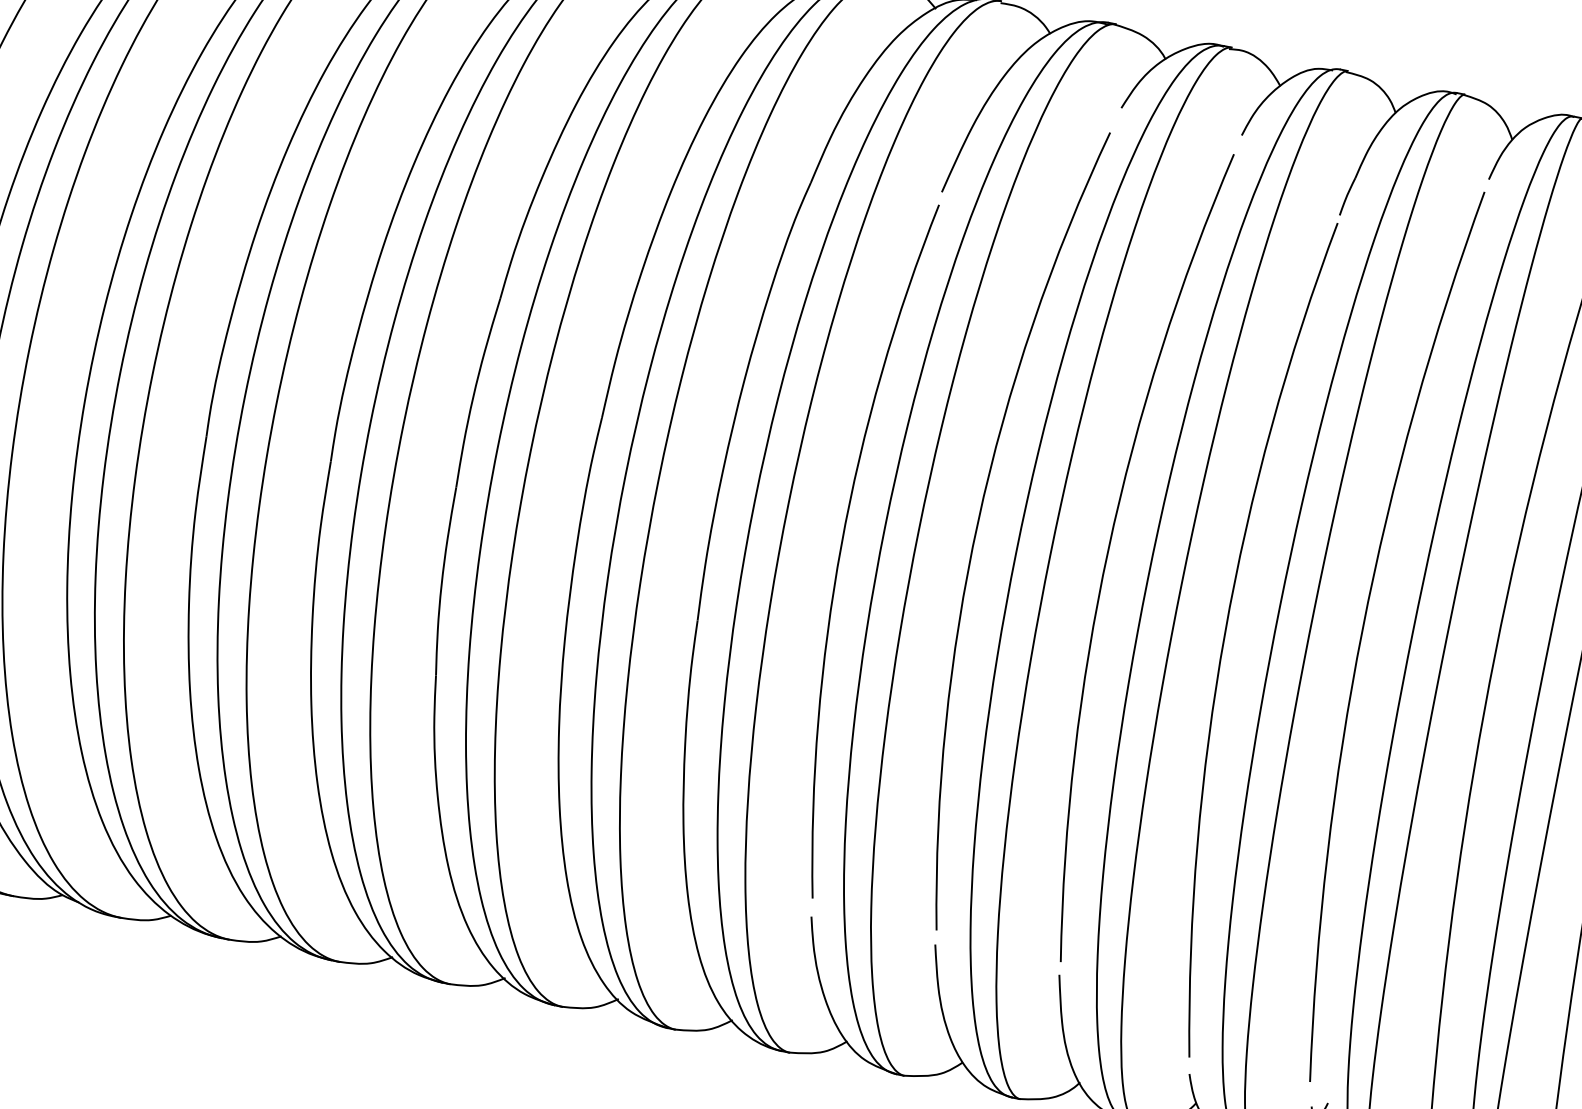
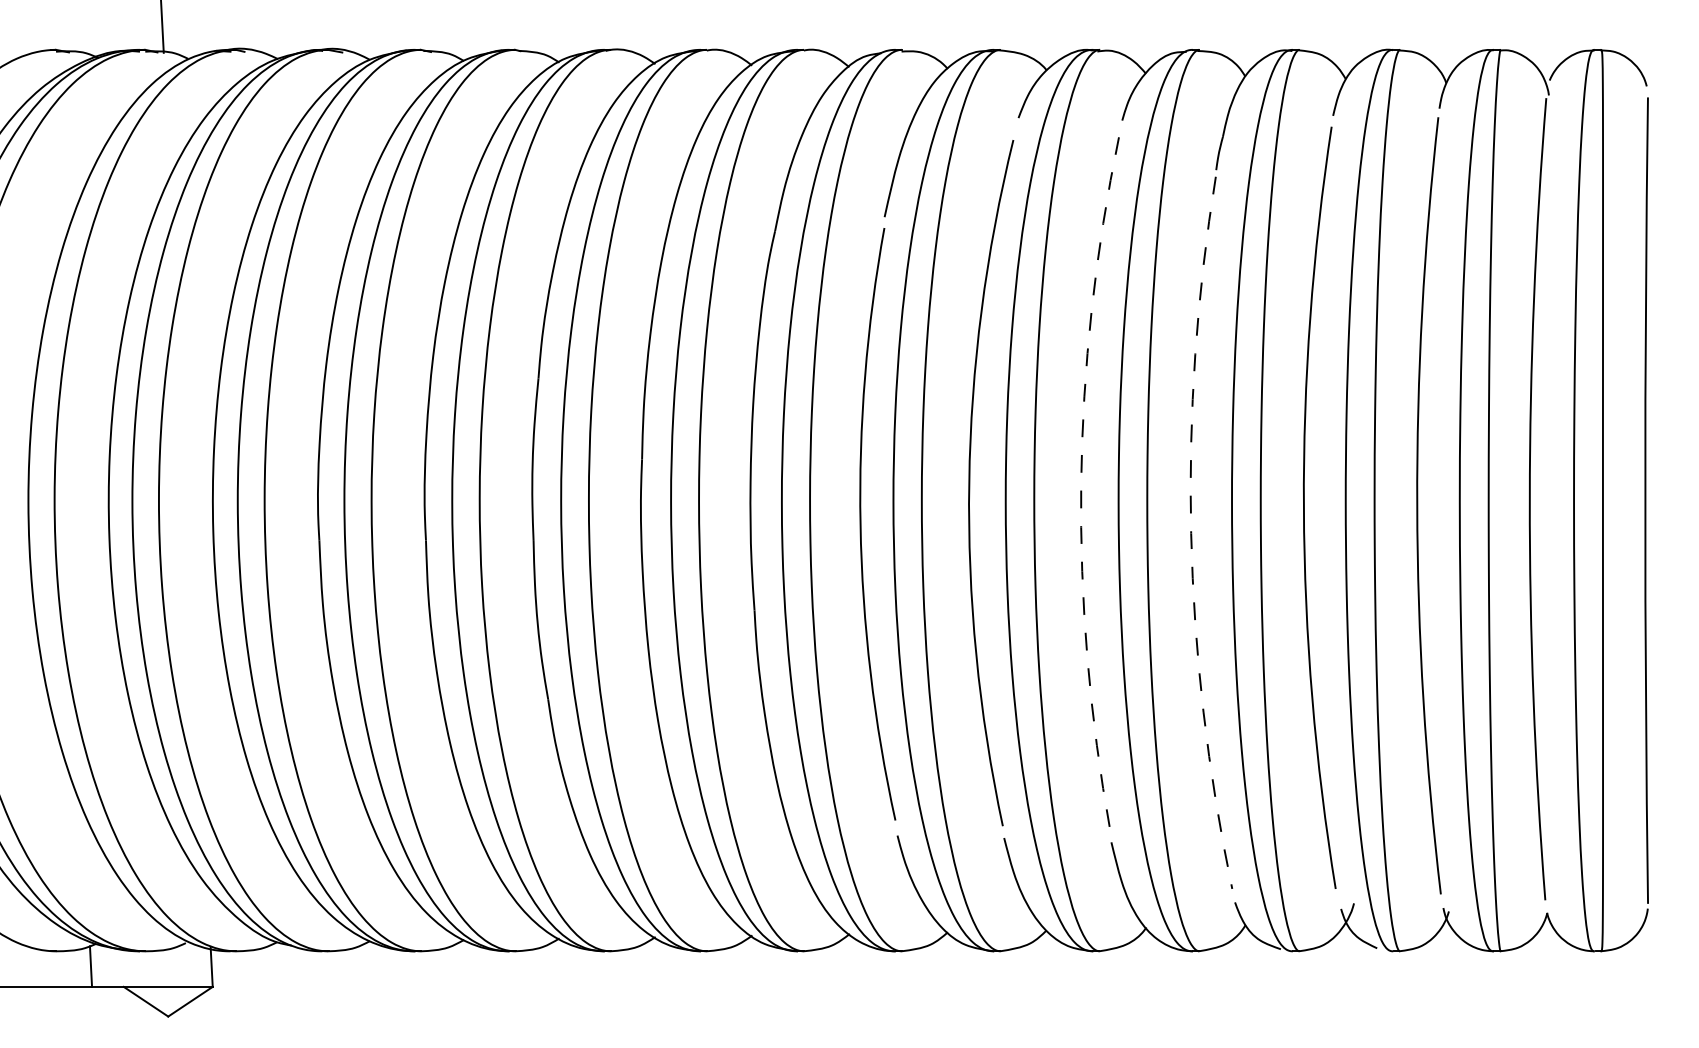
arc: (1108, 550) -> (1081, 484), solid -> dashed
arc: (1225, 633) -> (1191, 533), solid -> dashed

